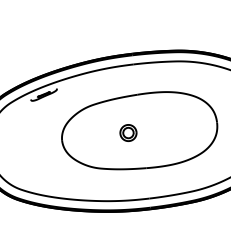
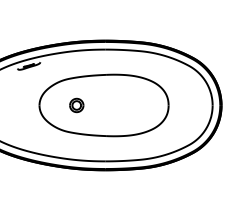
part: (128, 133) -> (76, 105), moved

